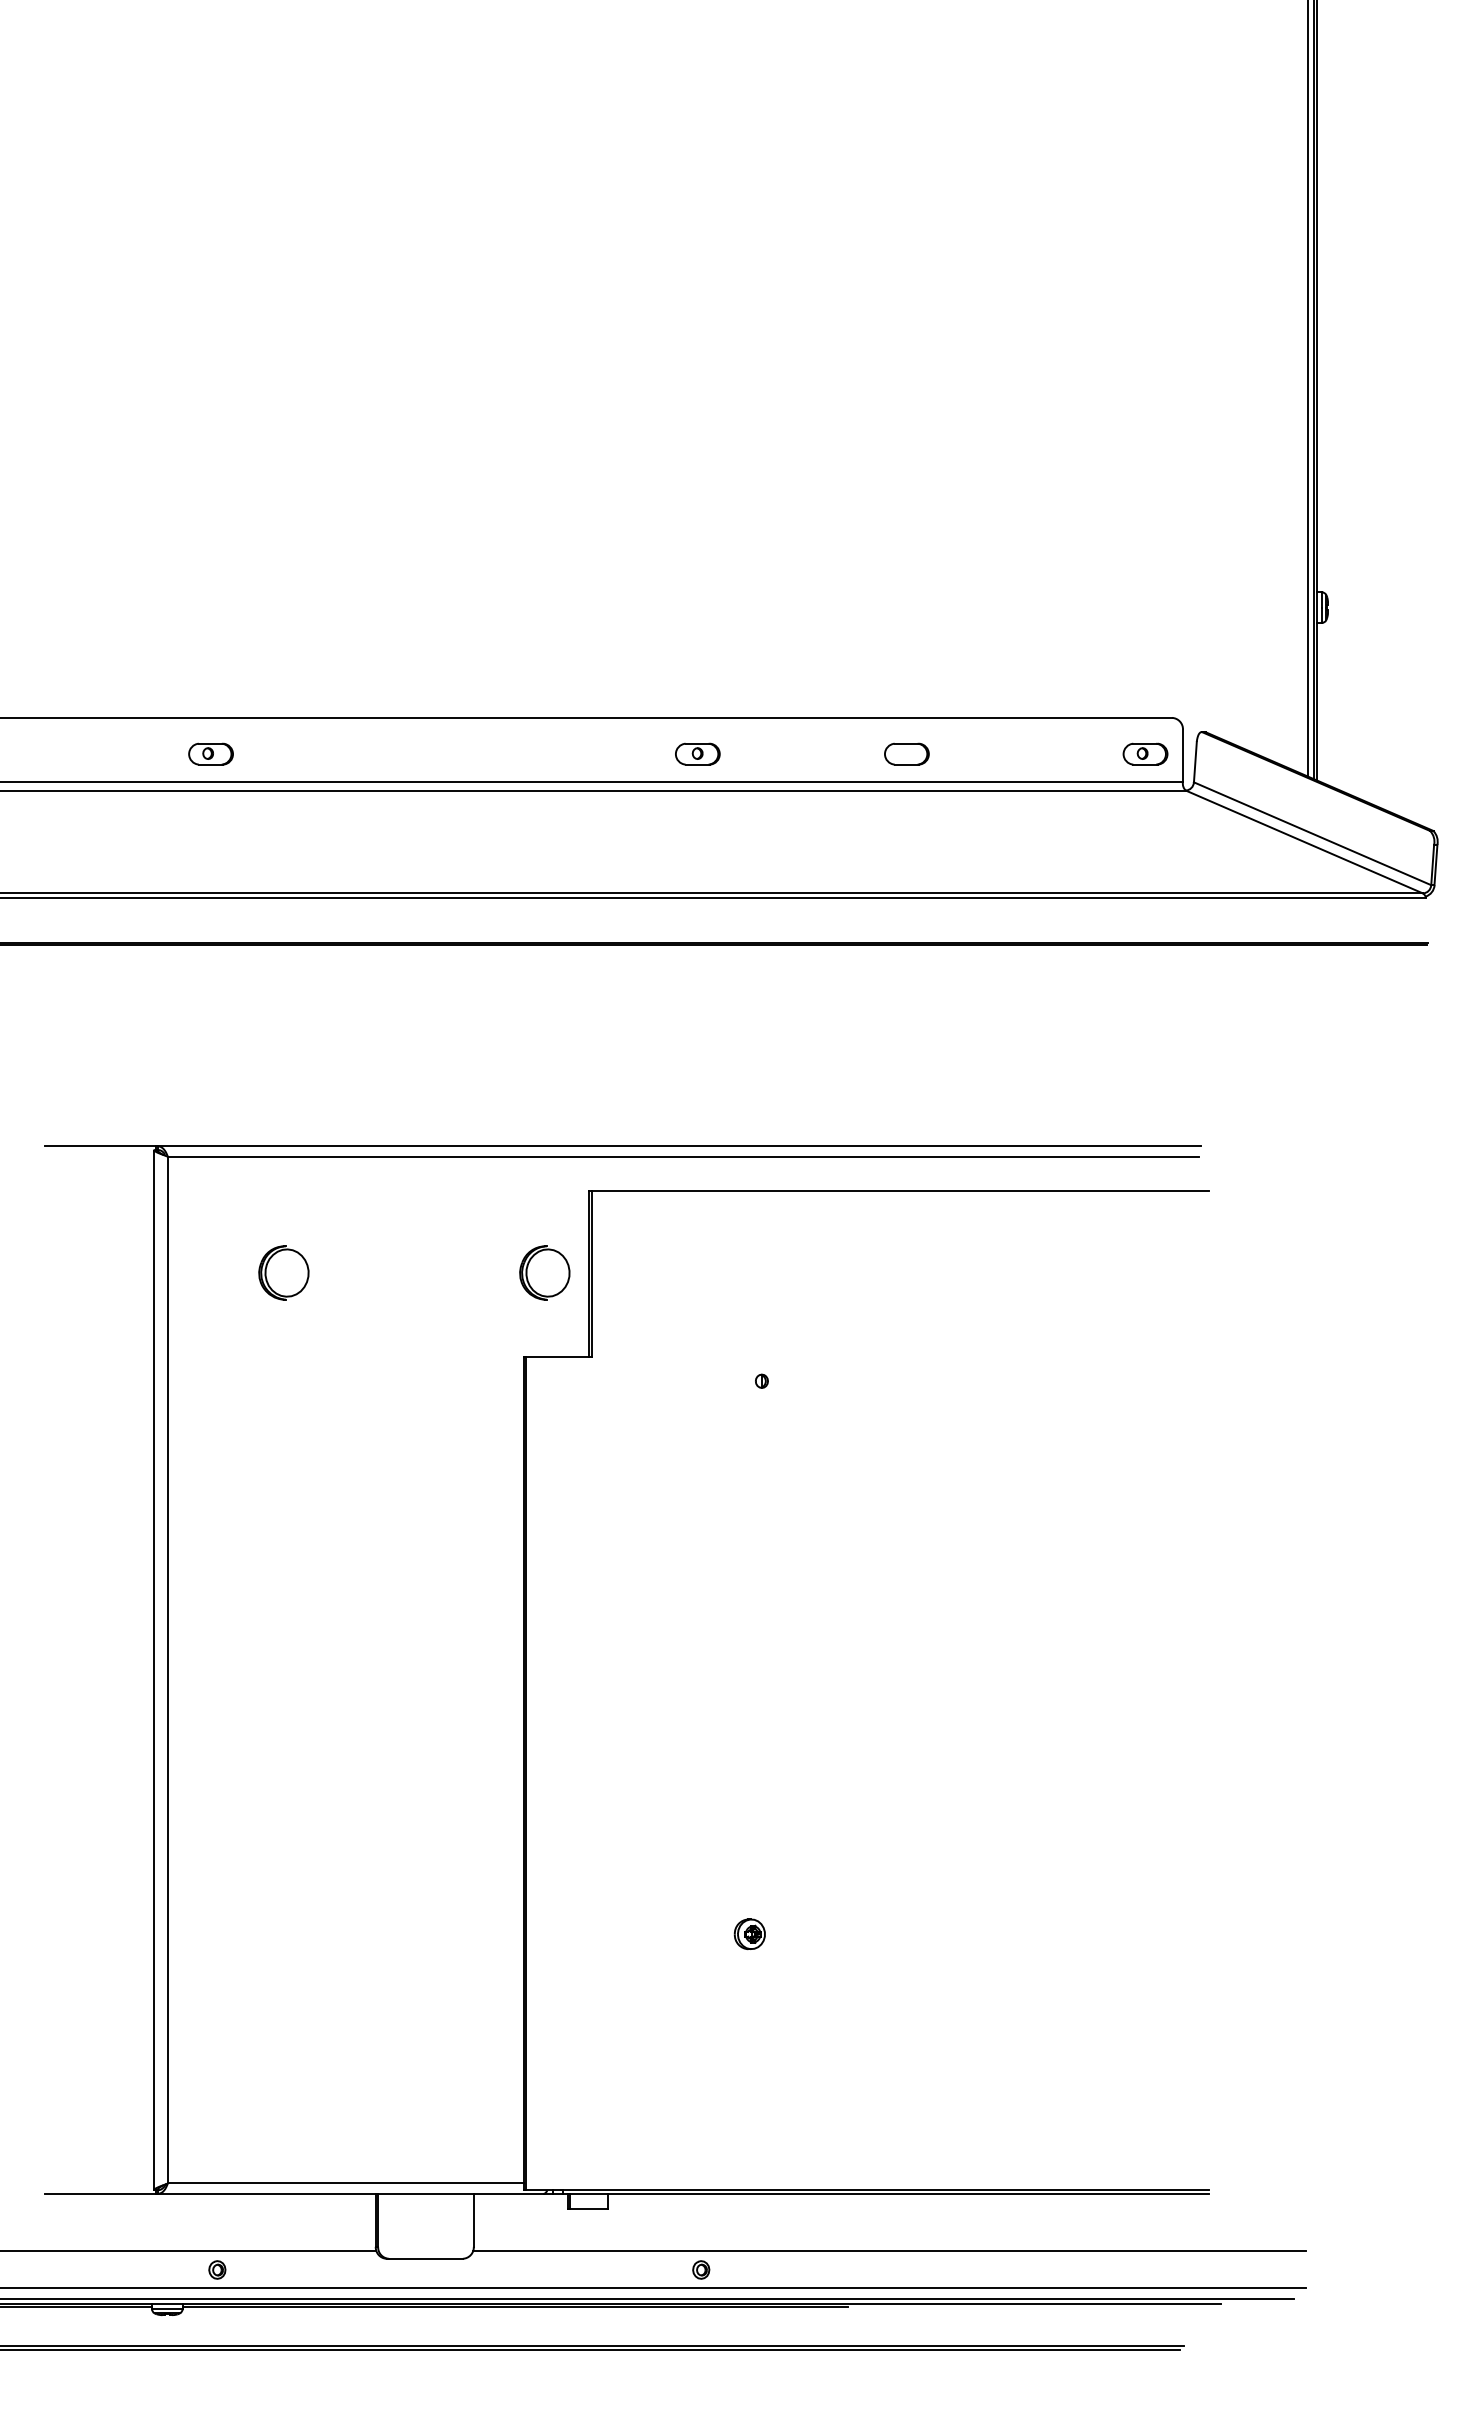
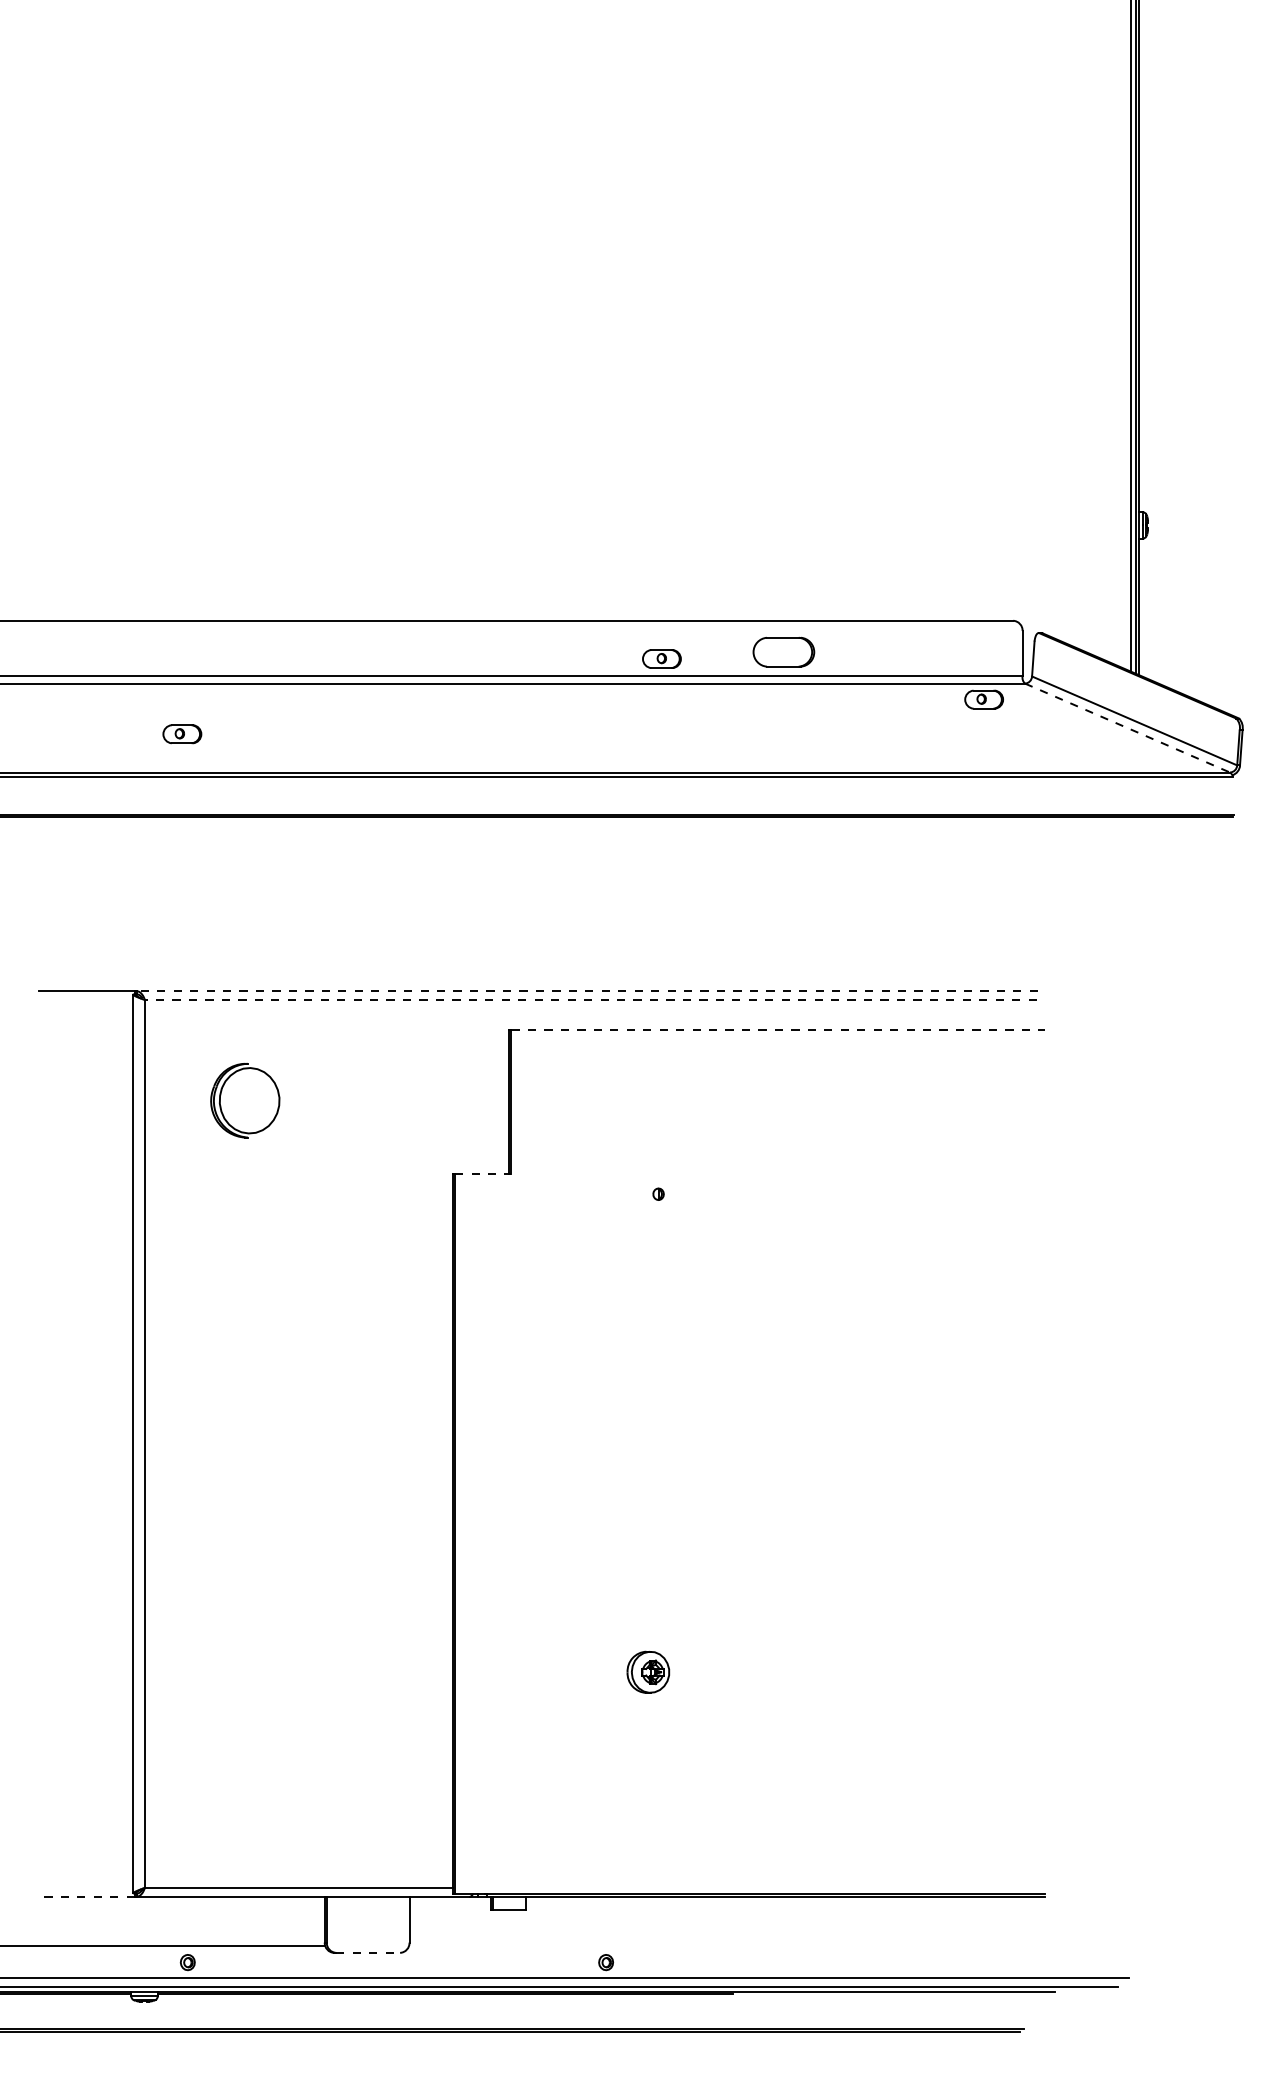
part: (210, 753) -> (181, 733), moved
part: (697, 753) -> (661, 658), moved
part: (906, 753) -> (783, 651), size x1.6
part: (1145, 753) -> (984, 699), moved
line: (1304, 842) -> (1127, 728), solid -> dashed
line: (678, 1146) -> (586, 991), solid -> dashed
line: (683, 1156) -> (590, 999), solid -> dashed
line: (900, 1190) -> (778, 1029), solid -> dashed
part: (283, 1272) -> (244, 1100), size x1.6
part: (544, 1272) -> (470, 1100), removed
line: (559, 1357) -> (483, 1173), solid -> dashed
part: (749, 1934) -> (647, 1672), size x1.6
line: (100, 2193) -> (86, 1896), solid -> dashed
line: (889, 2250) -> (768, 1945), removed
line: (425, 2258) -> (367, 1952), solid -> dashed

